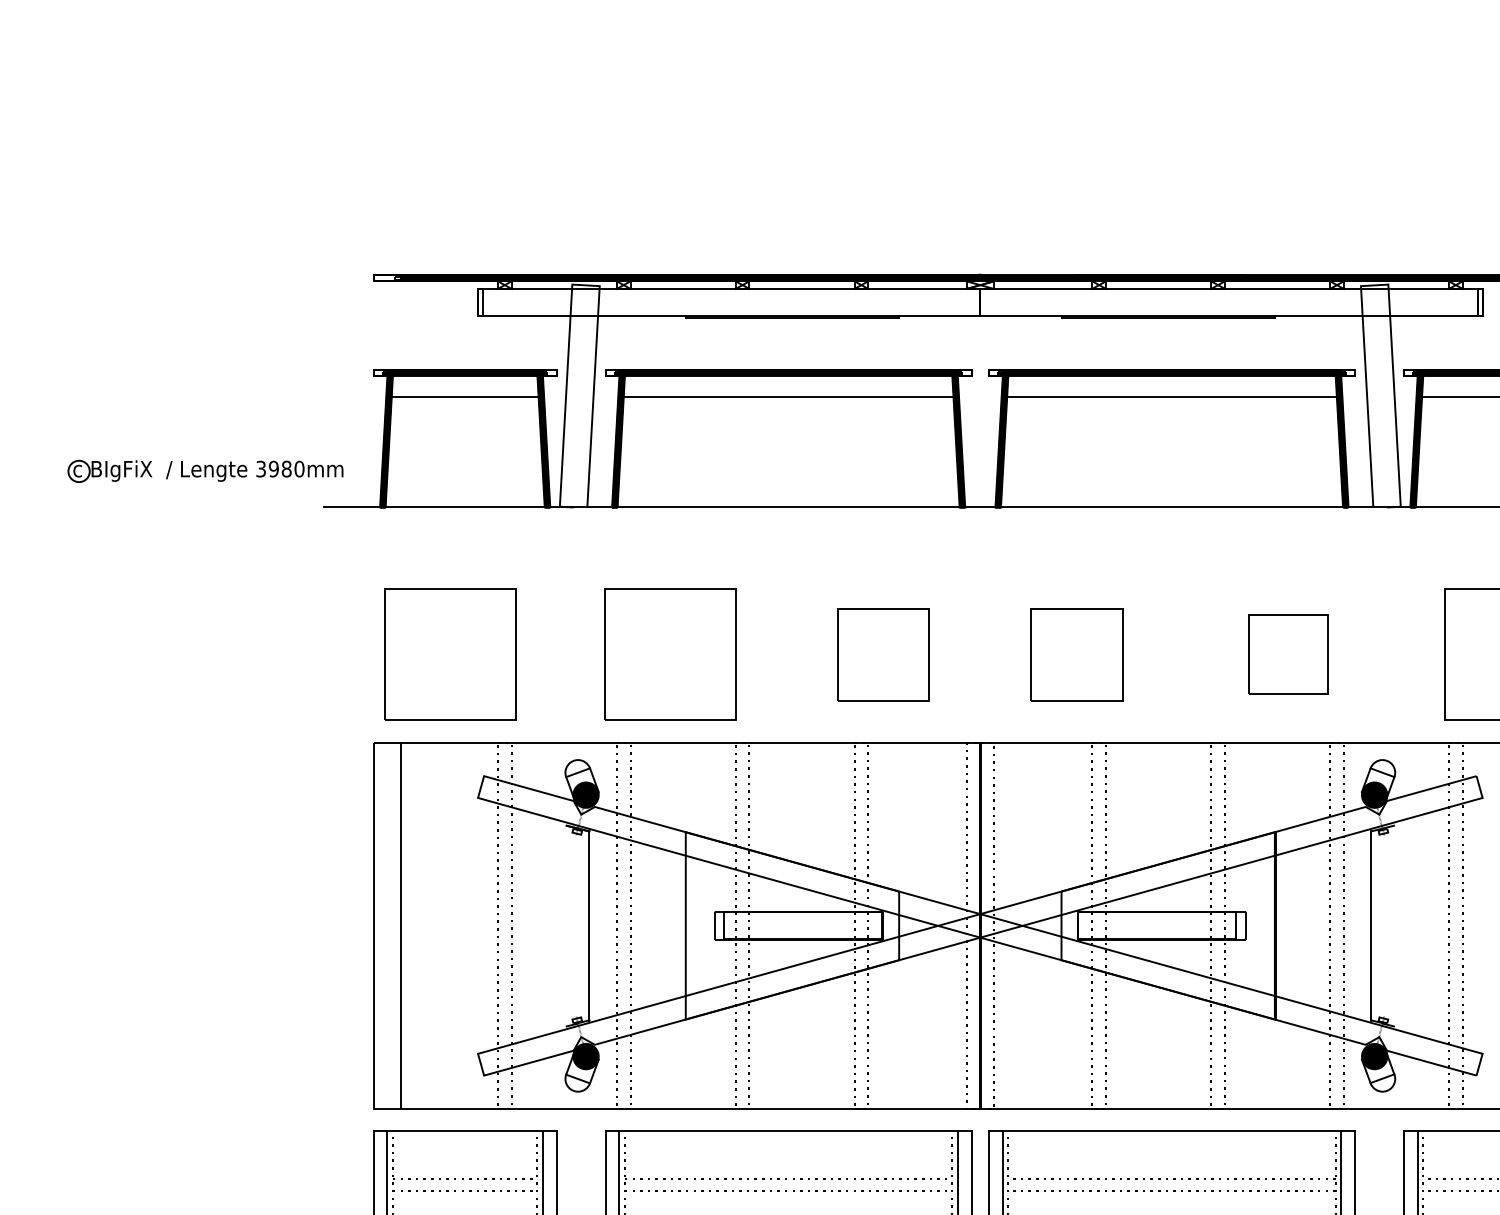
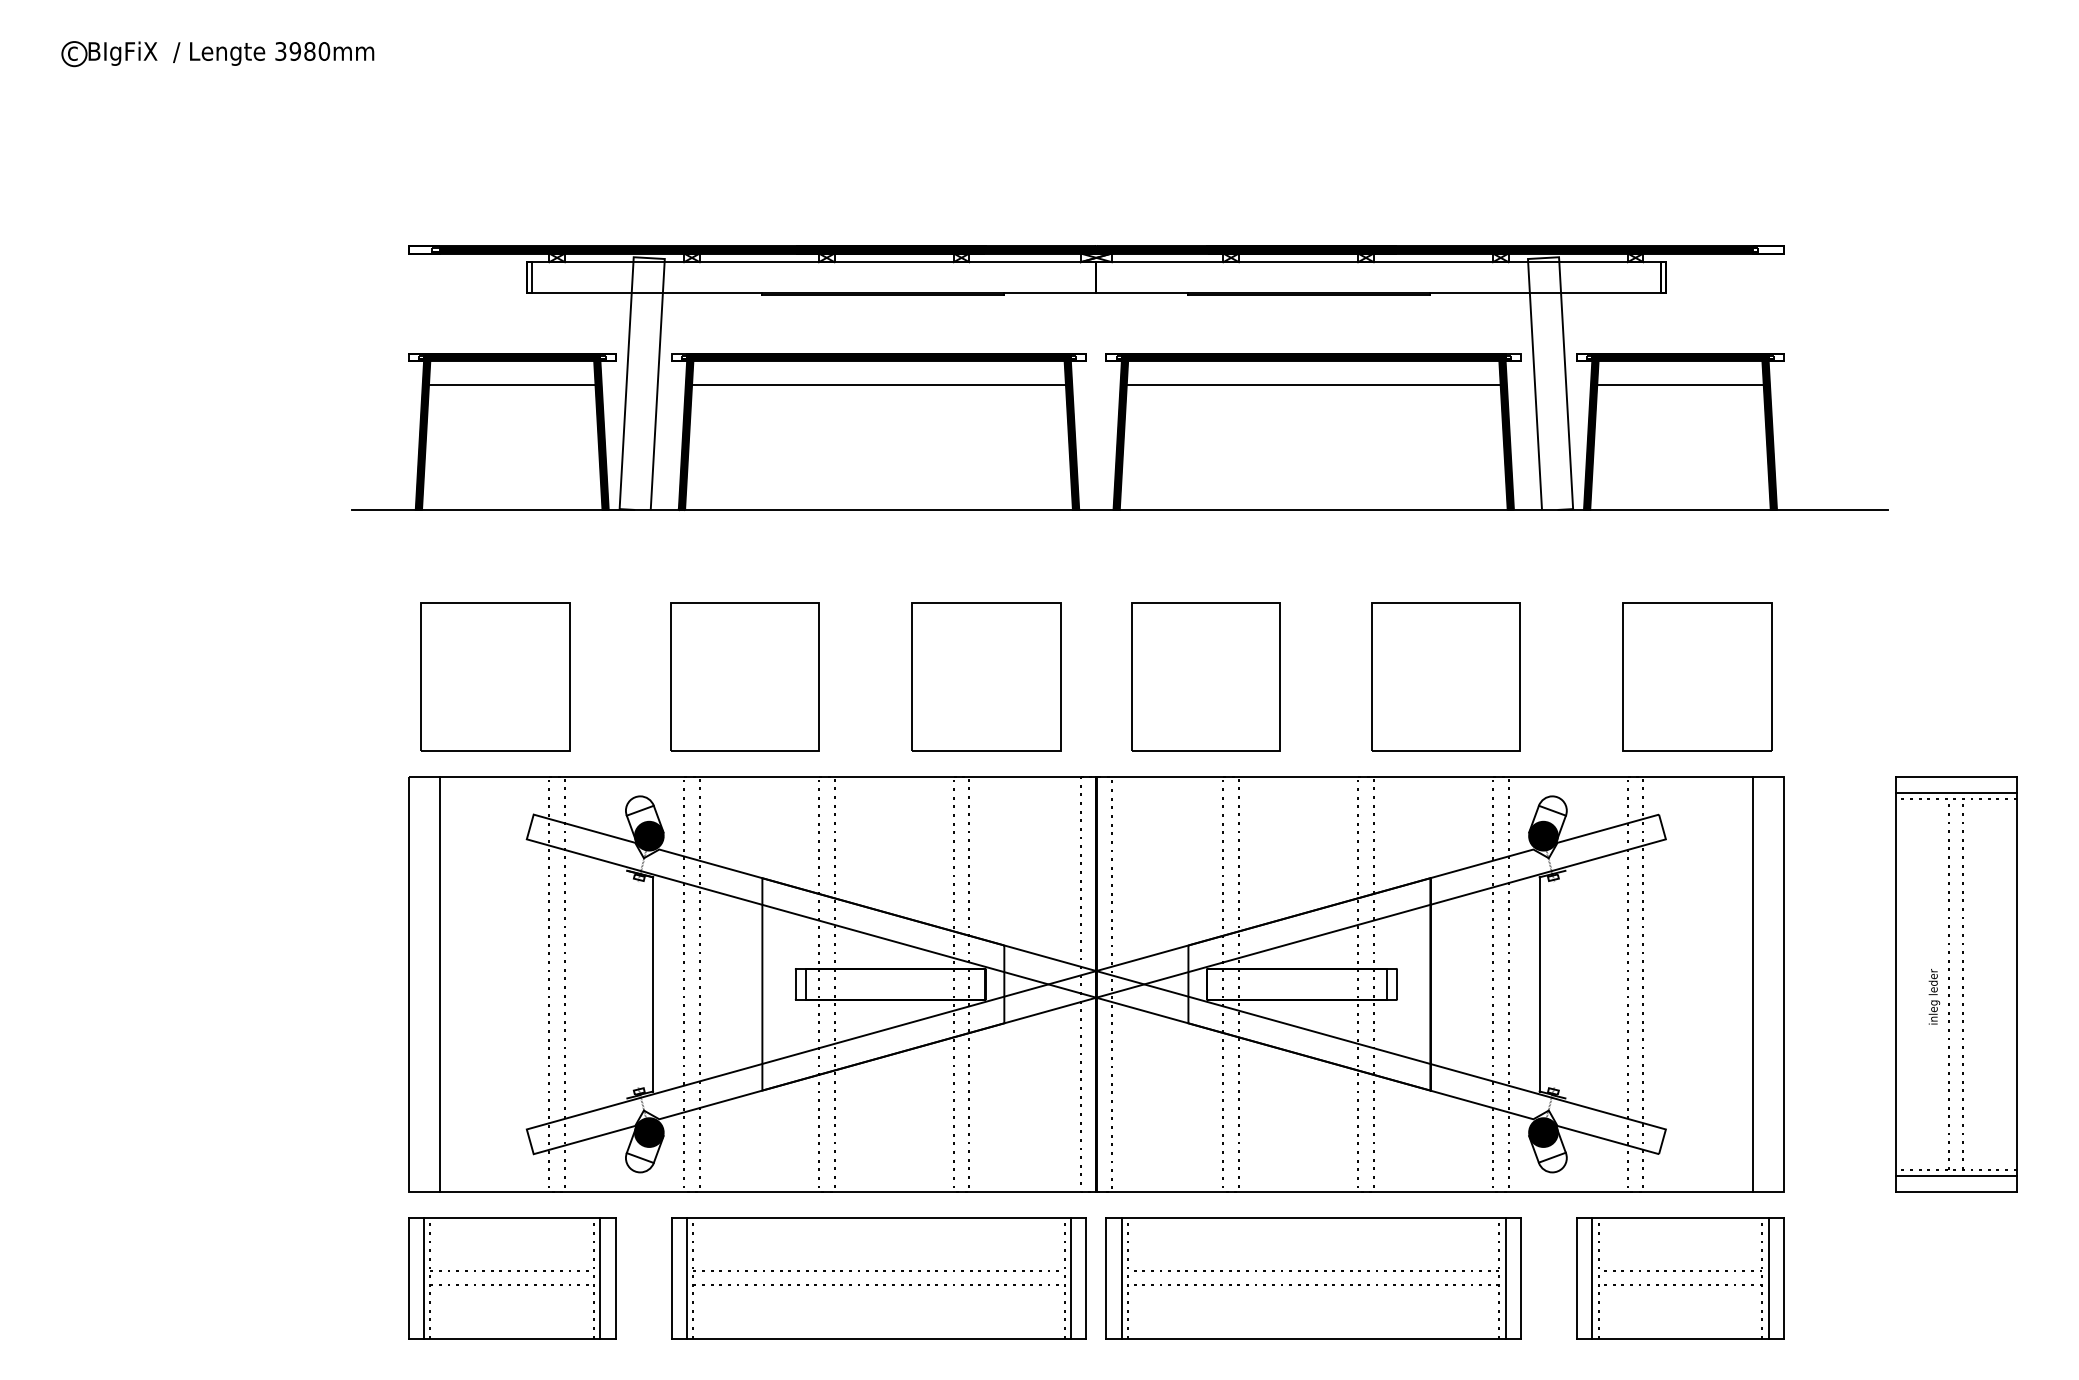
part: (205, 471) -> (217, 54), moved
part: (883, 654) -> (986, 676), size x1.43
part: (1076, 654) -> (1205, 676), size x1.43
part: (1288, 654) -> (1445, 676), size x1.67

